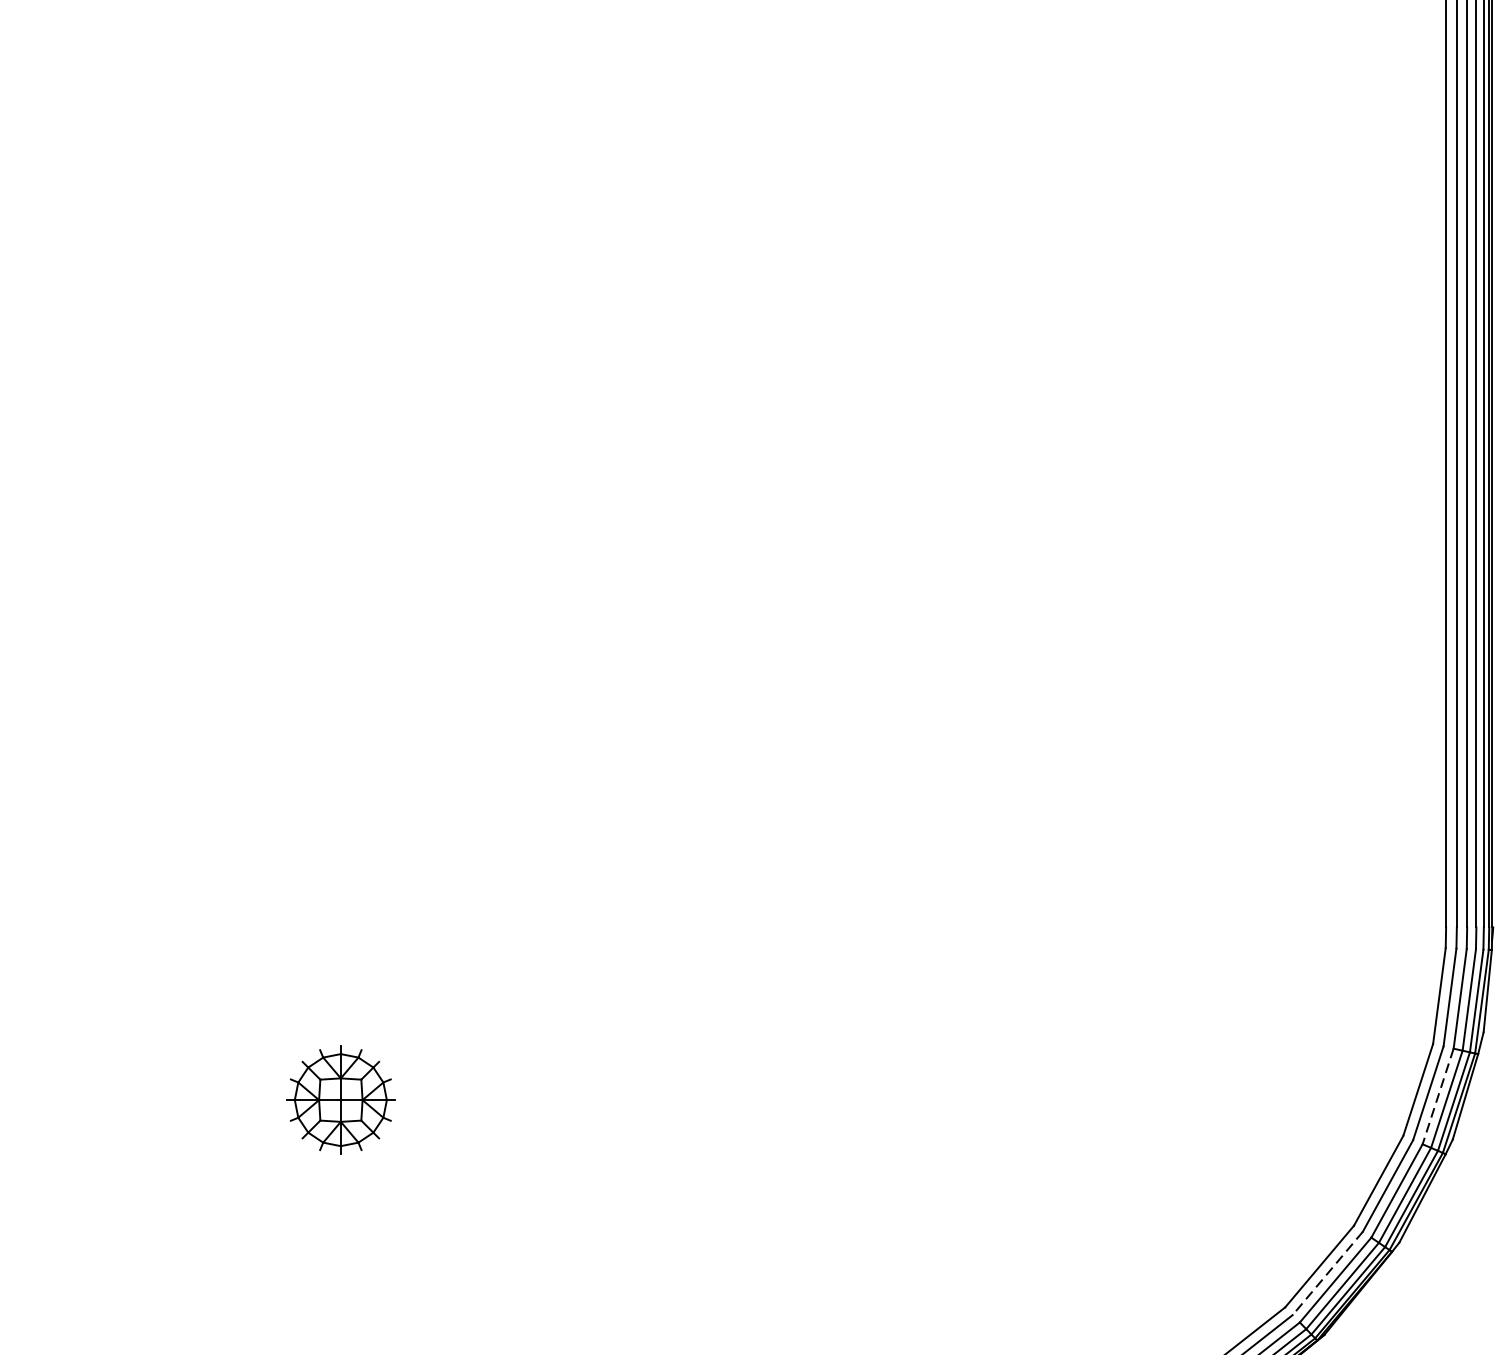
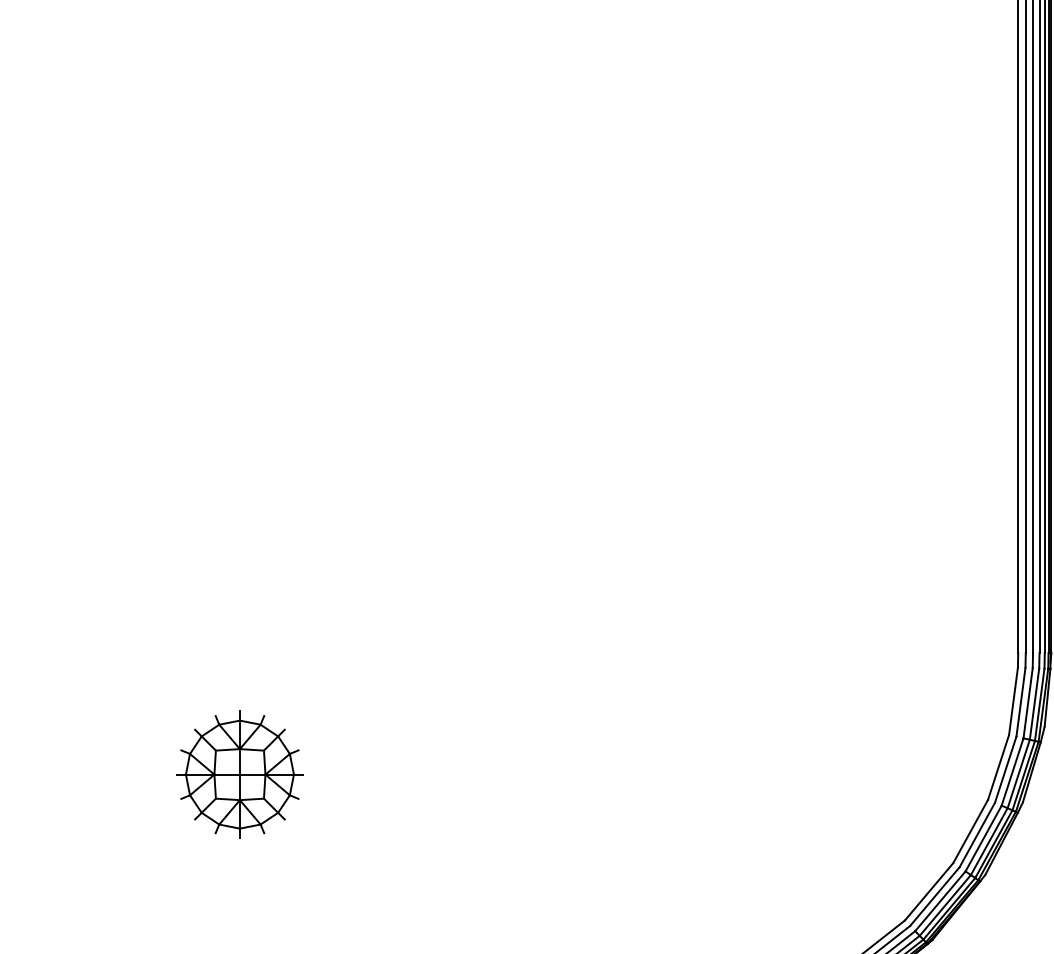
line: (1438, 1097) -> (1012, 772), dashed -> solid
part: (340, 1100) -> (239, 774), size x1.67
line: (1327, 1274) -> (934, 897), dashed -> solid

